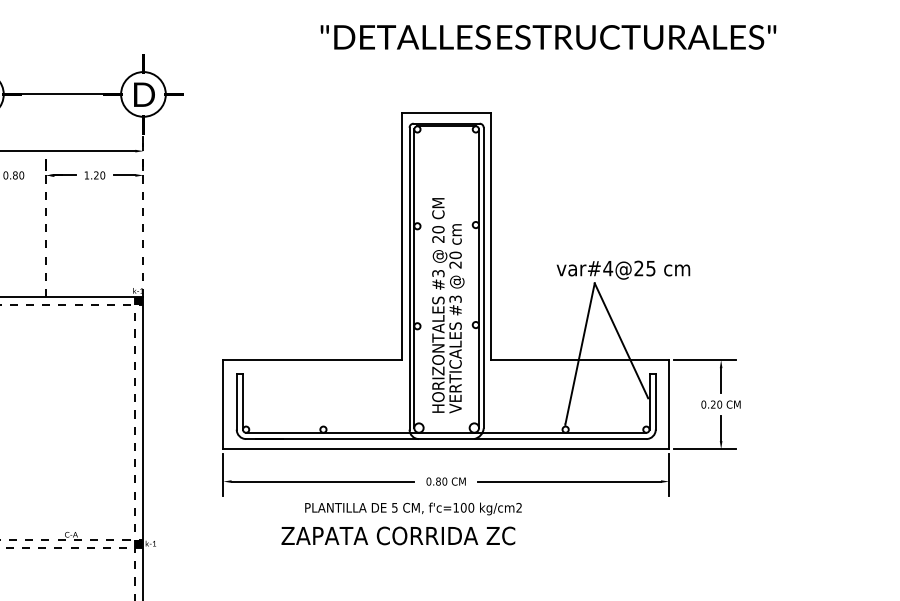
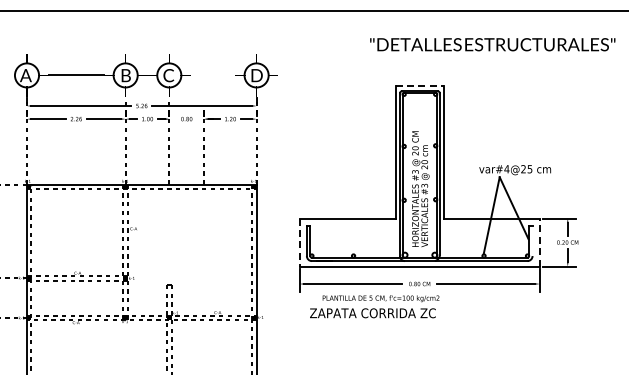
text: (547, 36) -> (492, 44), moved
line: (61, 94) -> (212, 75), removed
line: (447, 113) -> (420, 85), solid -> dashed
line: (655, 402) -> (532, 241), removed
line: (668, 404) -> (539, 242), solid -> dashed
line: (223, 406) -> (299, 243), solid -> dashed
text: (401, 523) -> (374, 306), moved

